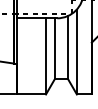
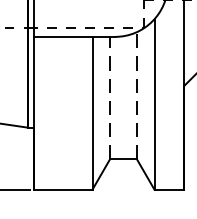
line: (68, 47) -> (137, 95), solid -> dashed
line: (54, 48) -> (109, 97), solid -> dashed

